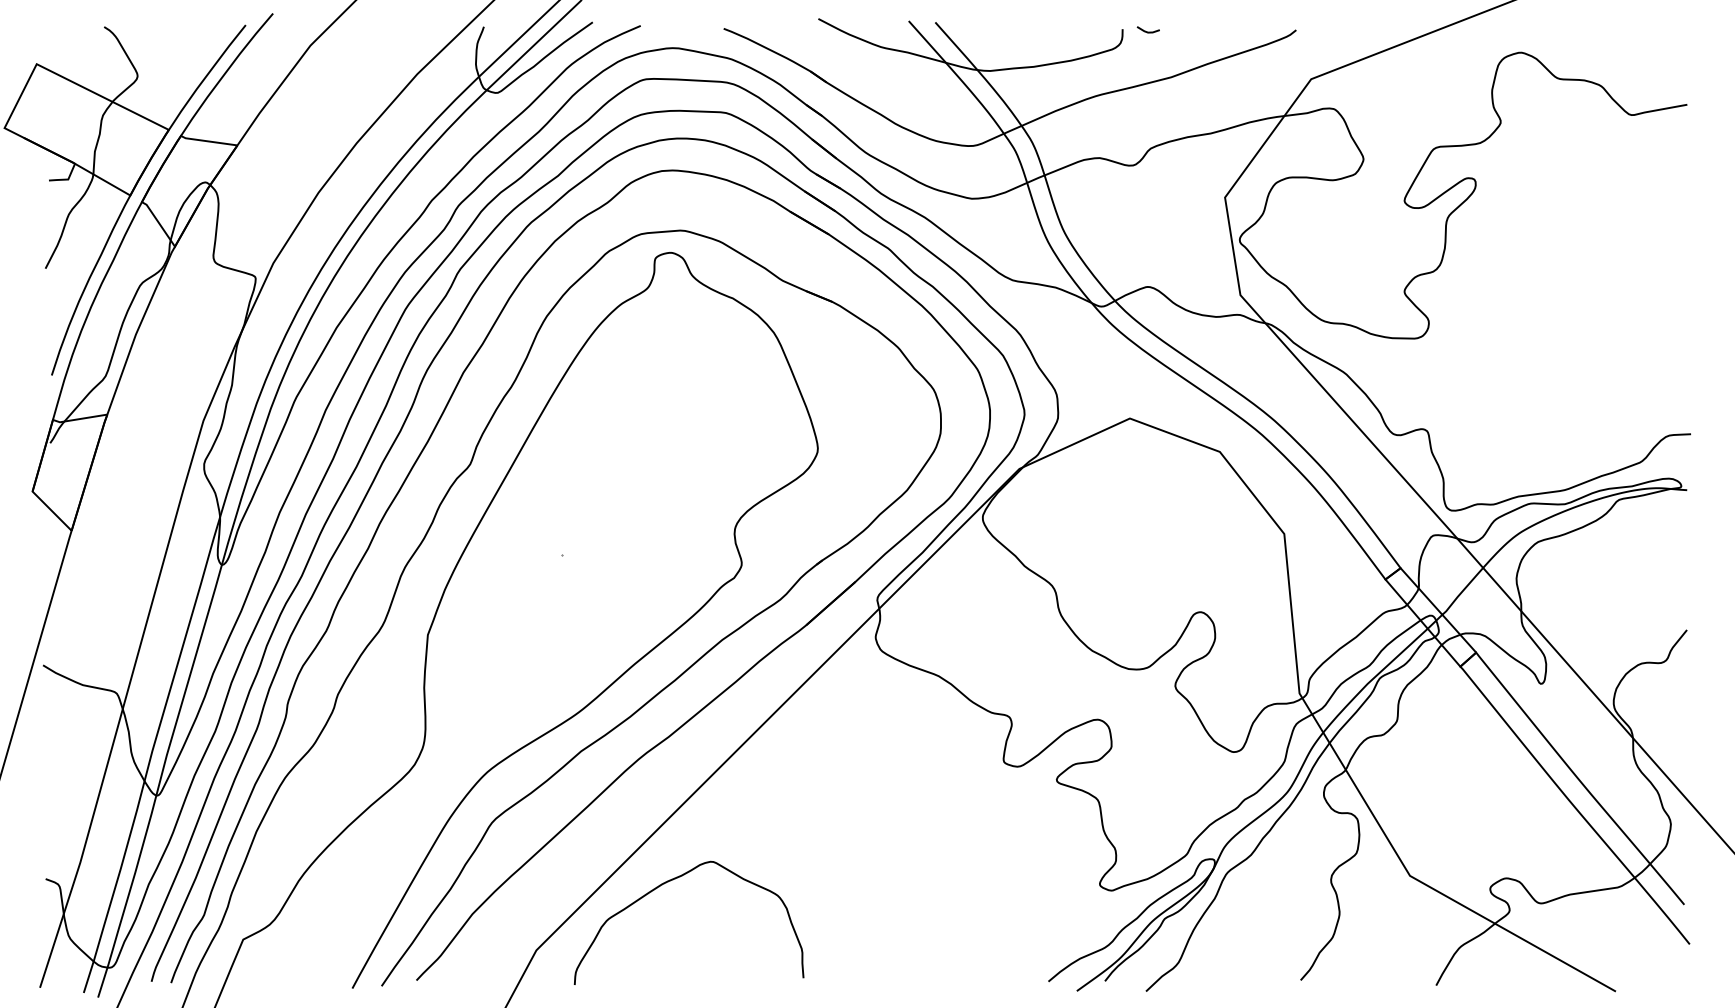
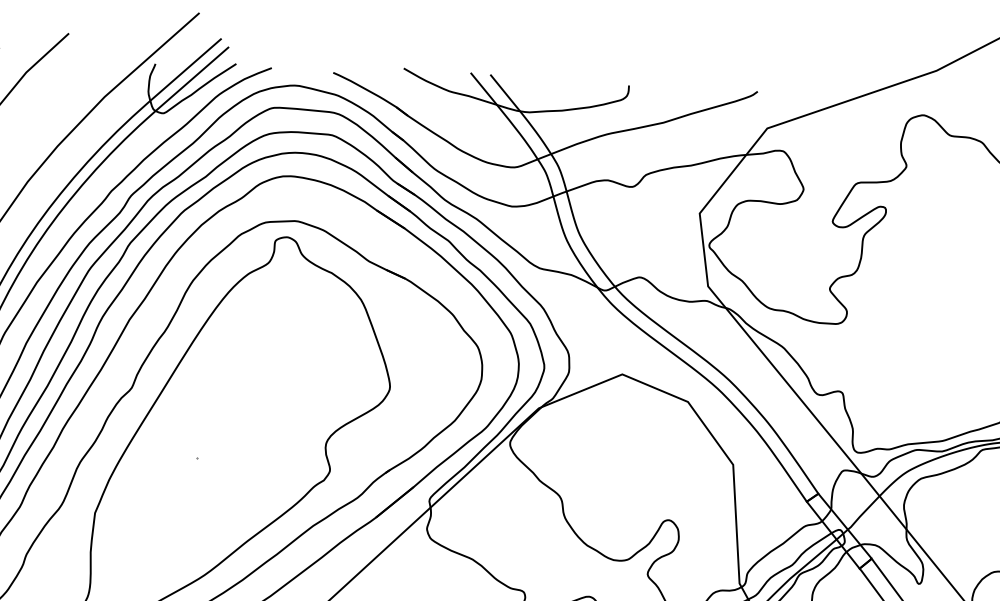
line: (1147, 31) -> (647, 87), removed

